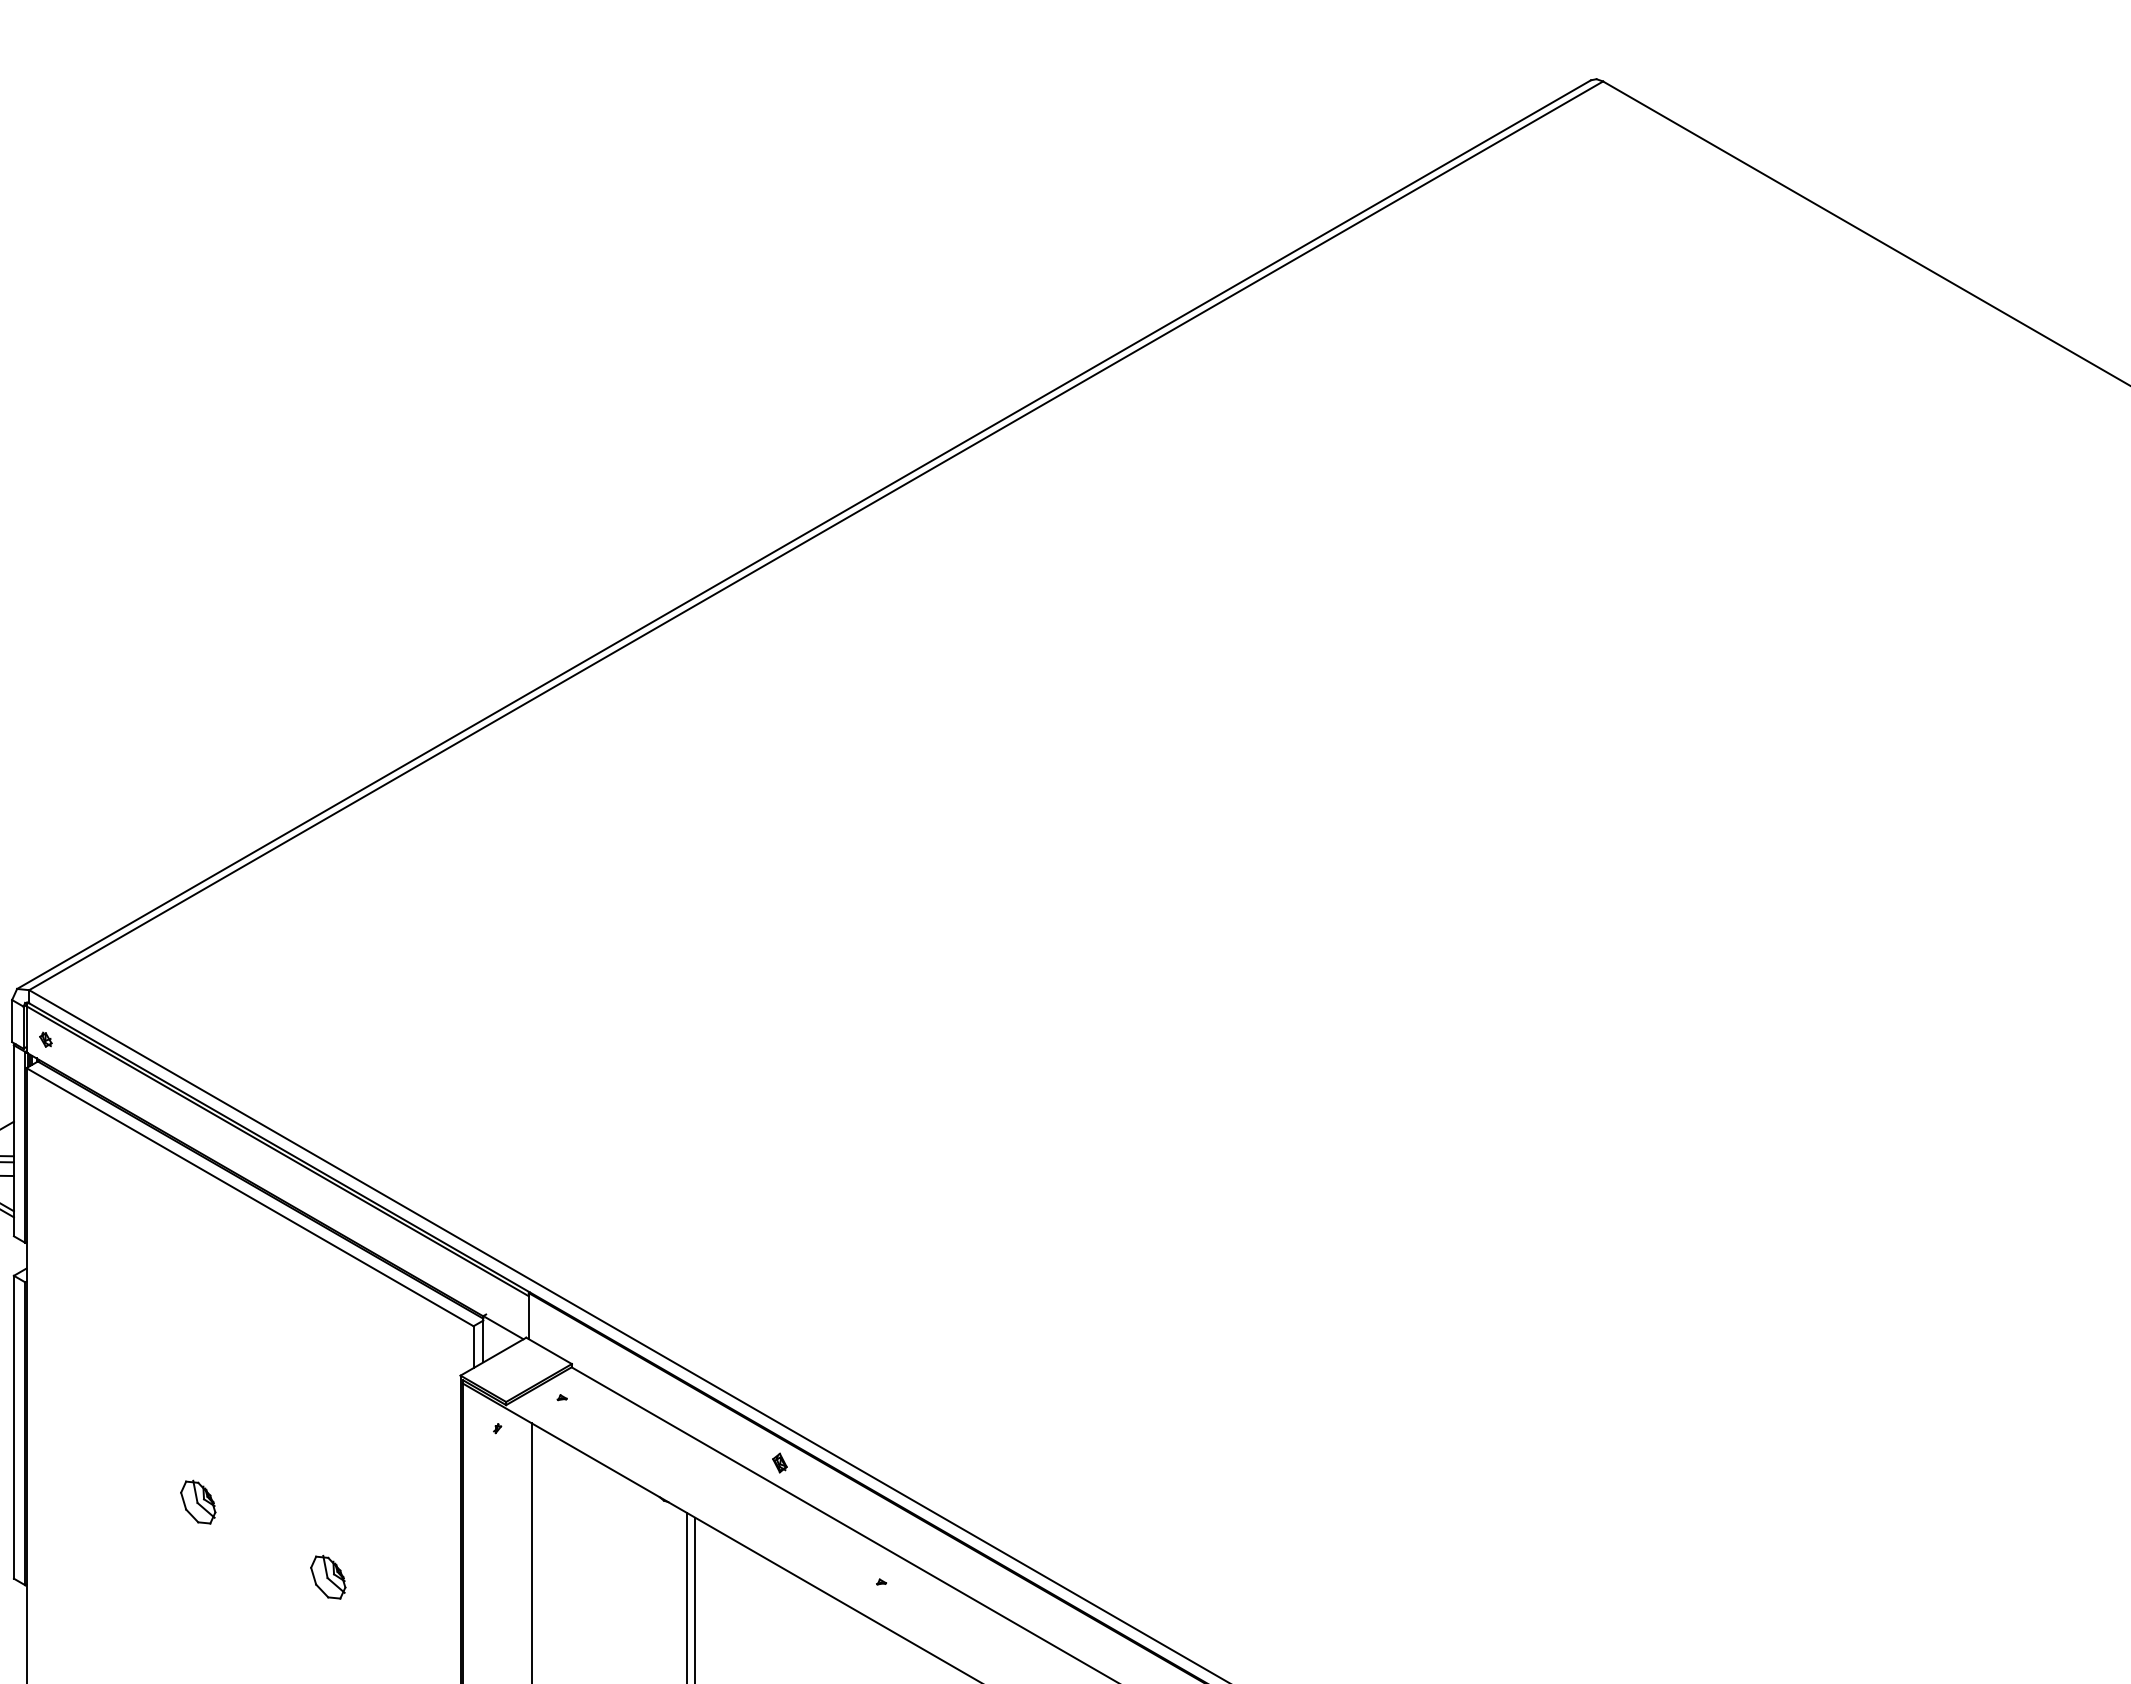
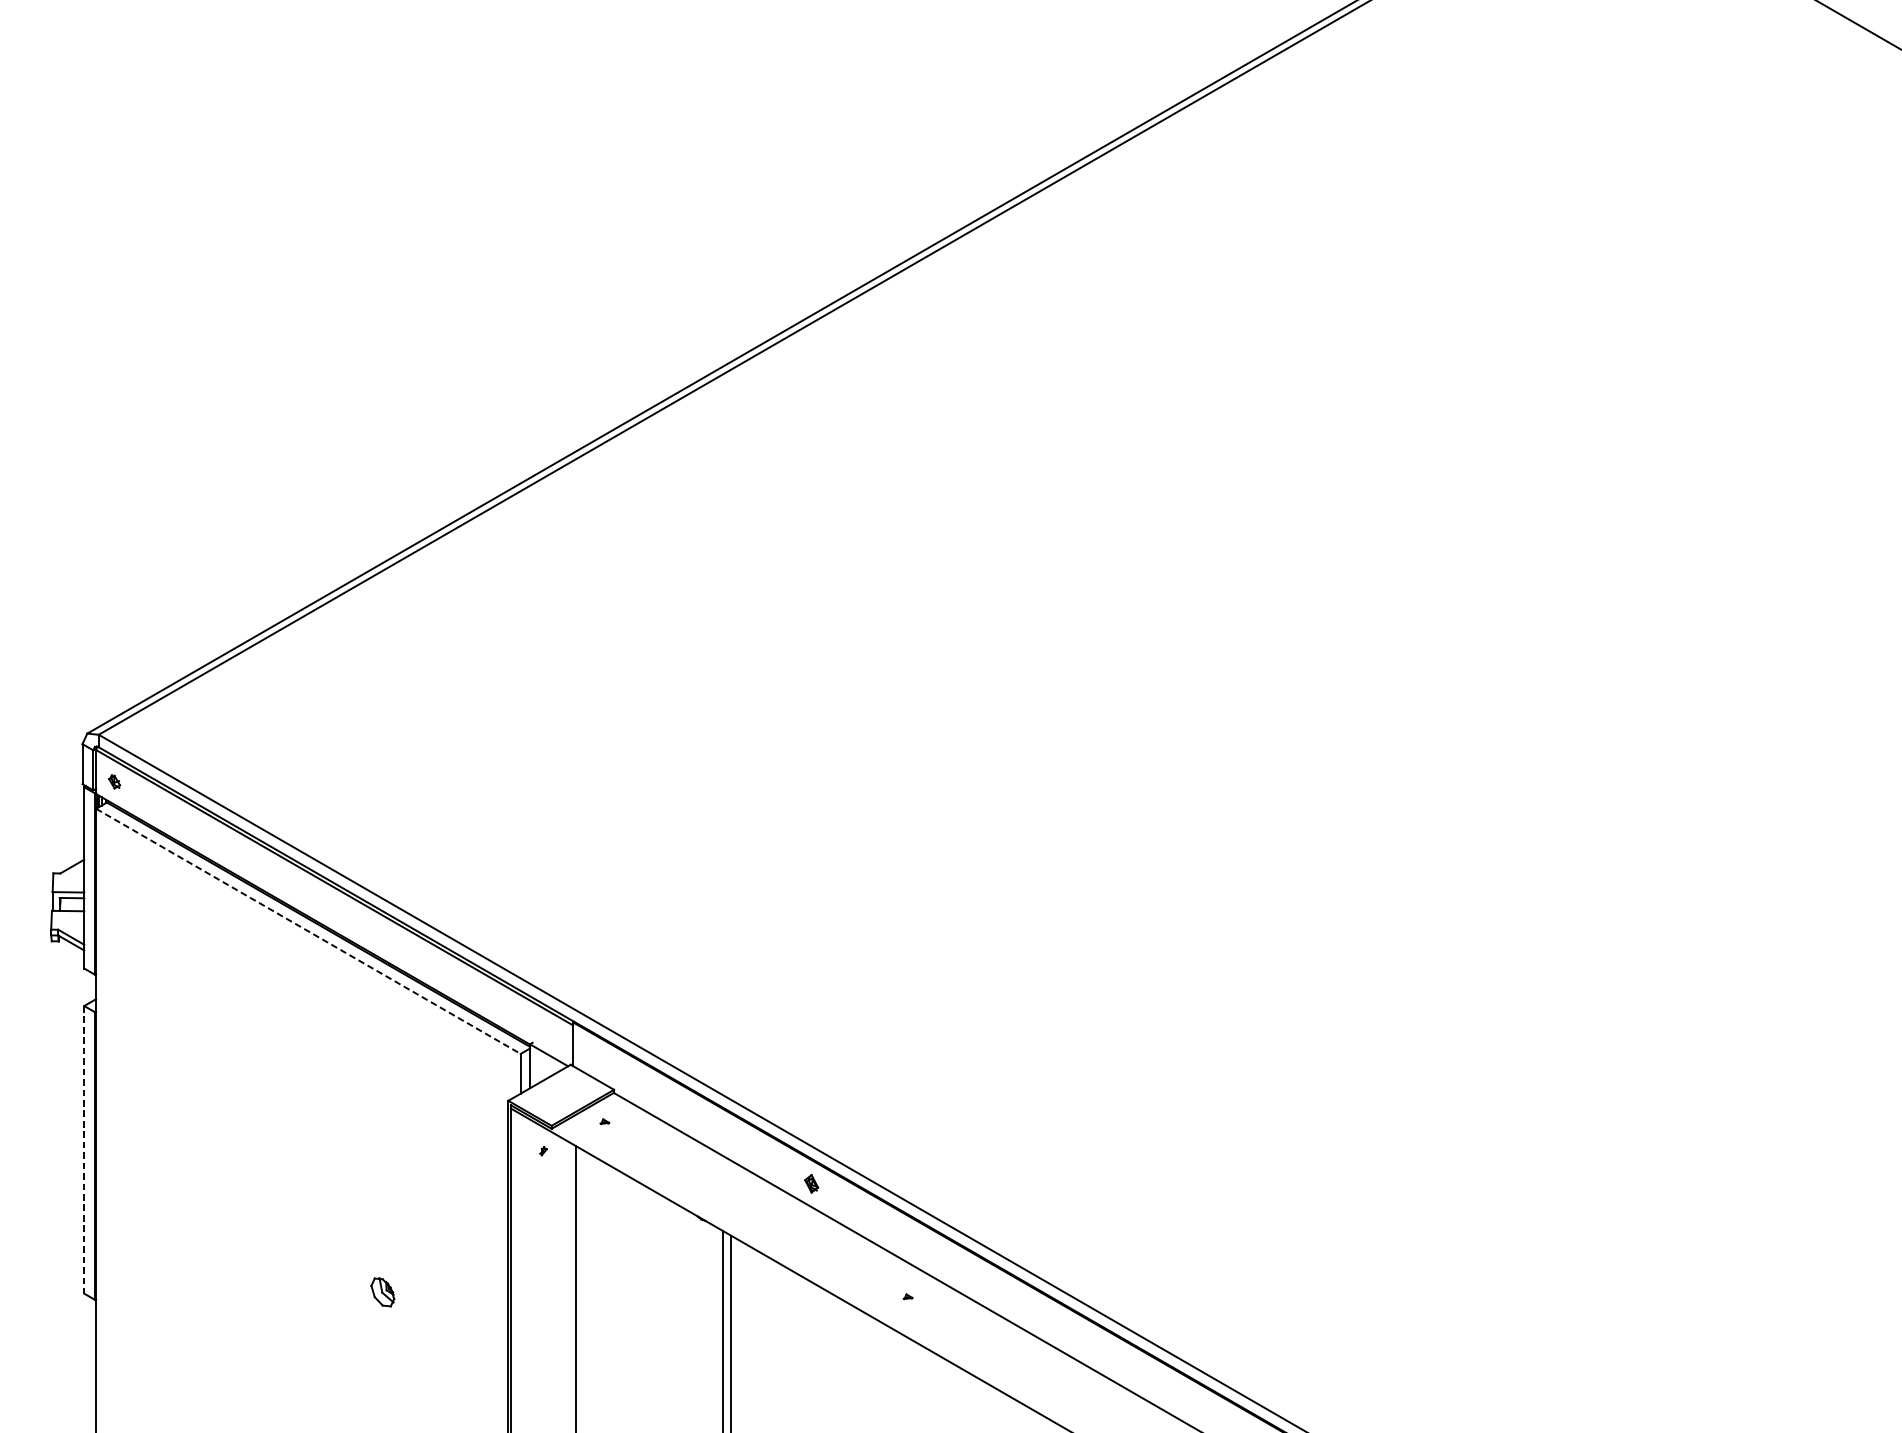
line: (250, 1197) -> (308, 931), solid -> dashed
line: (13, 1427) -> (83, 1150), solid -> dashed
part: (198, 1501) -> (259, 1220), removed
part: (328, 1576) -> (382, 1291), size x0.7

